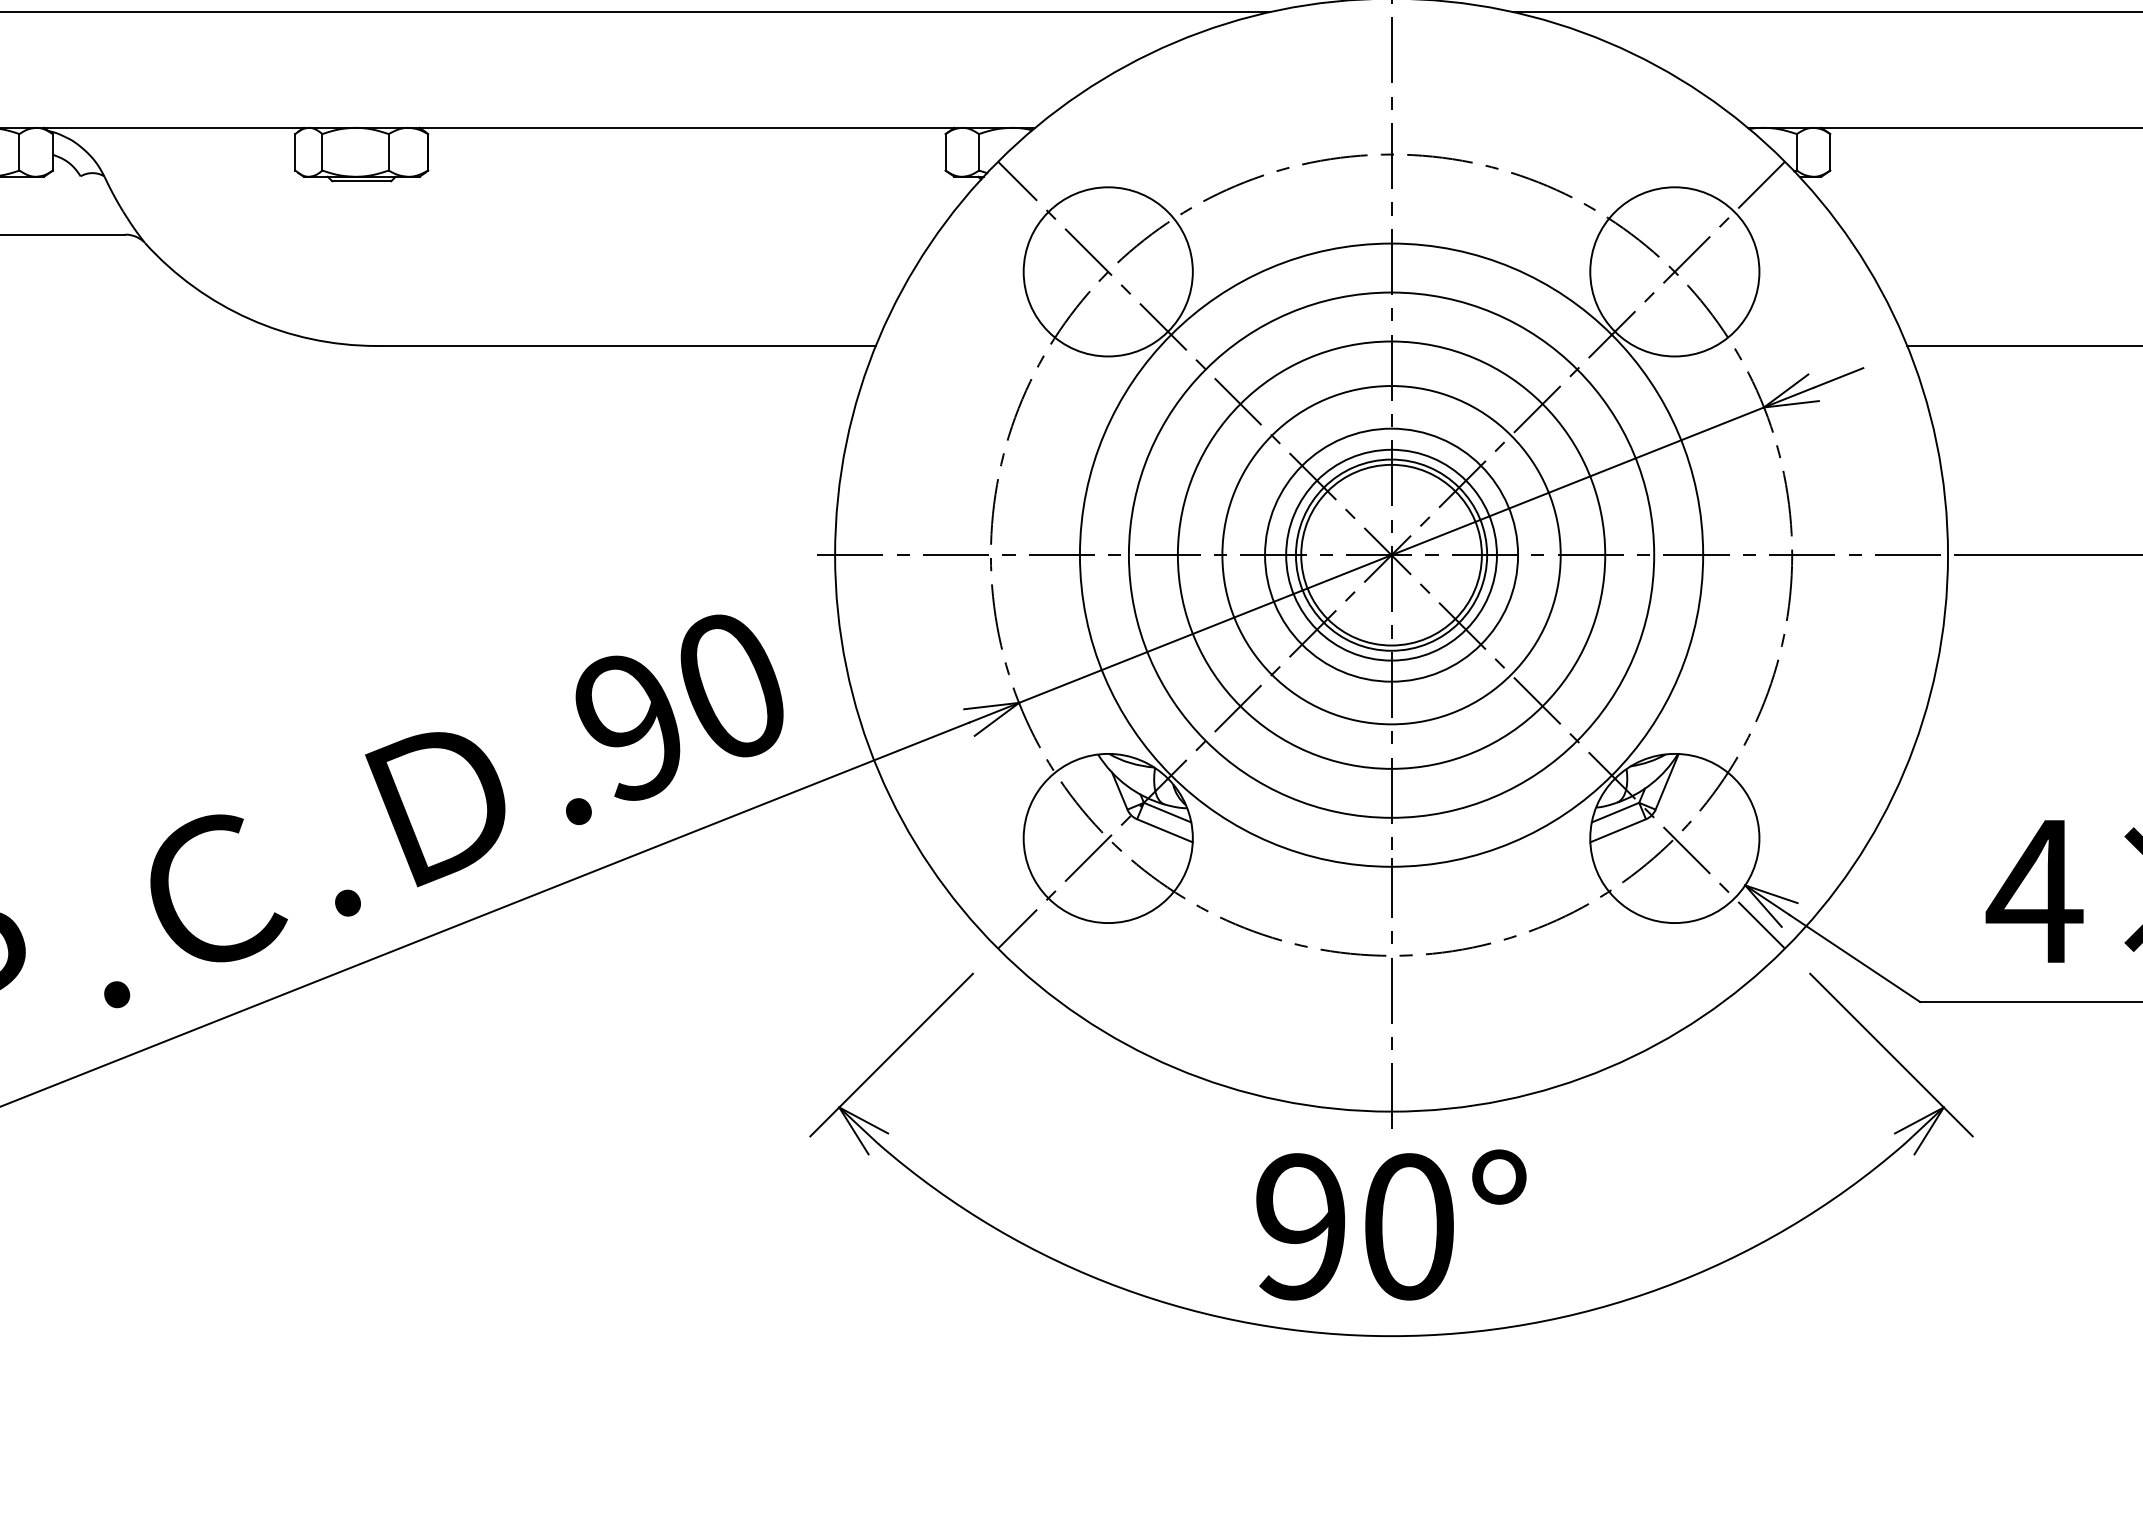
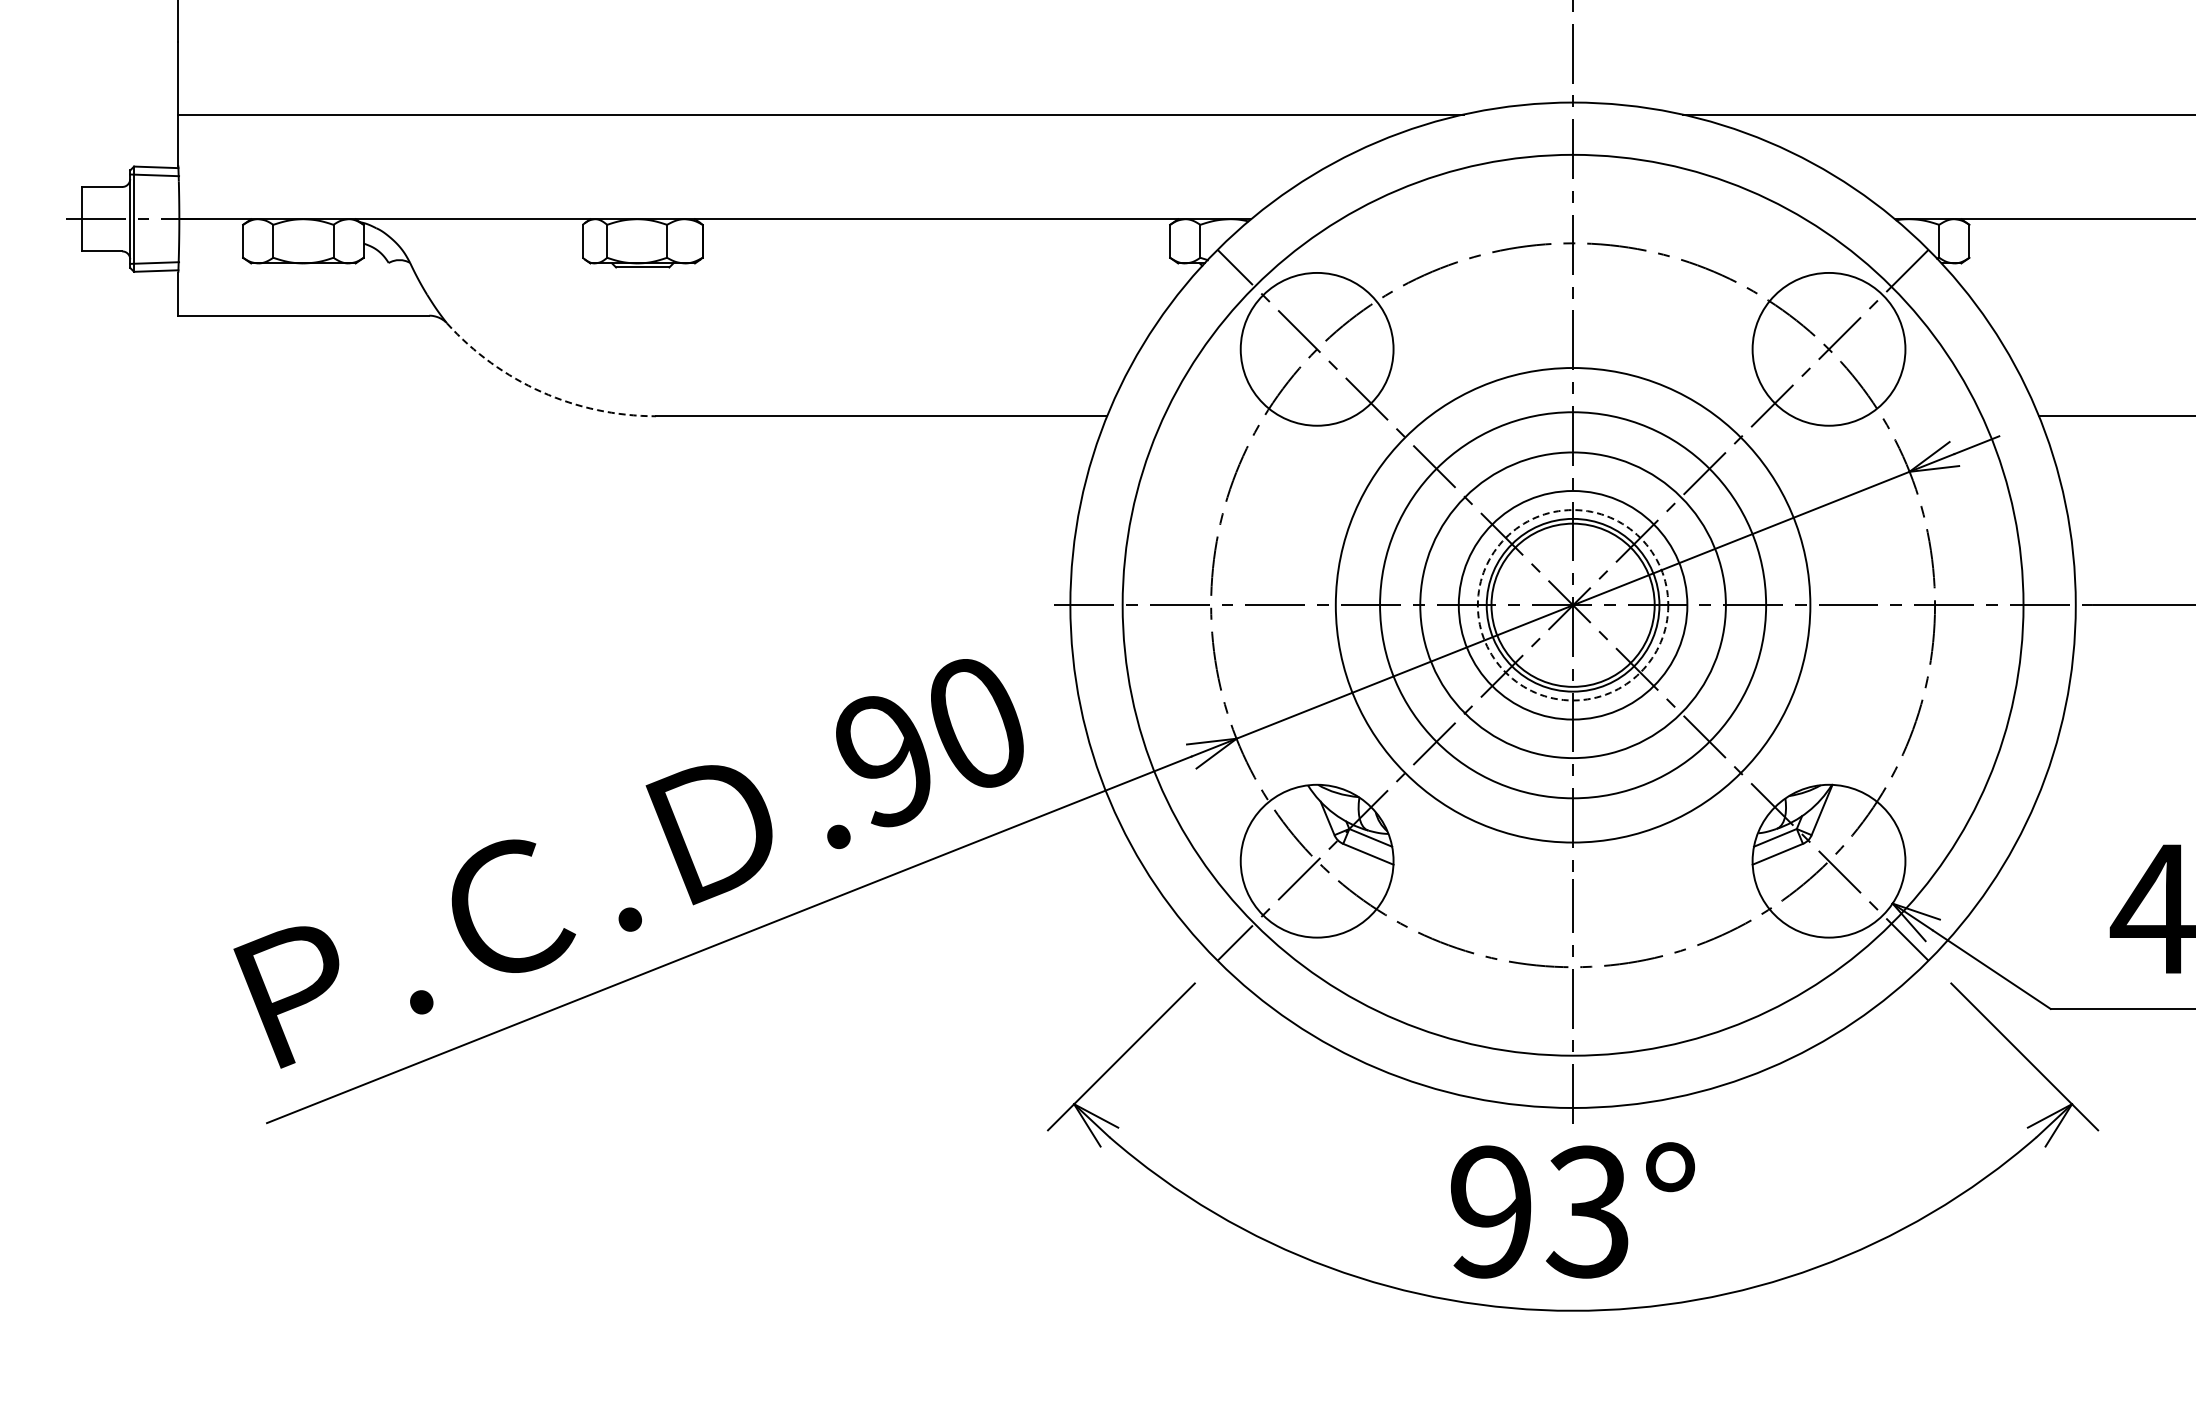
arc: (249, 319) -> (541, 392), solid -> dashed
circle: (1390, 554) -> (1572, 604), size x1.6
circle: (1390, 555) -> (1572, 605), solid -> dashed
text: (1407, 1226) -> (1587, 1211), 90° -> 93°

